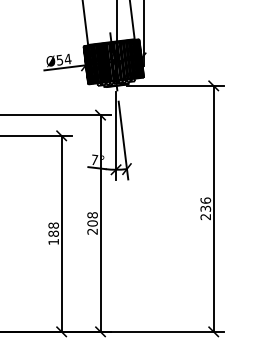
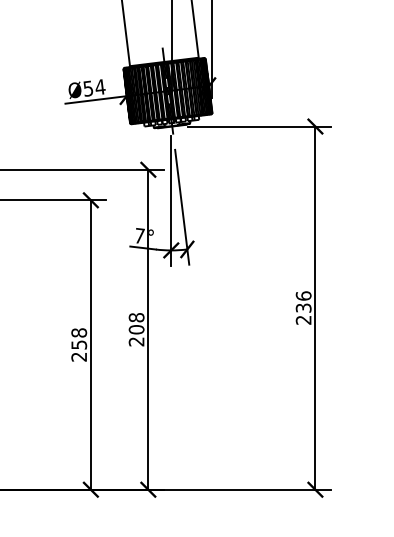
text: (53, 237) -> (78, 350), 188 -> 258

